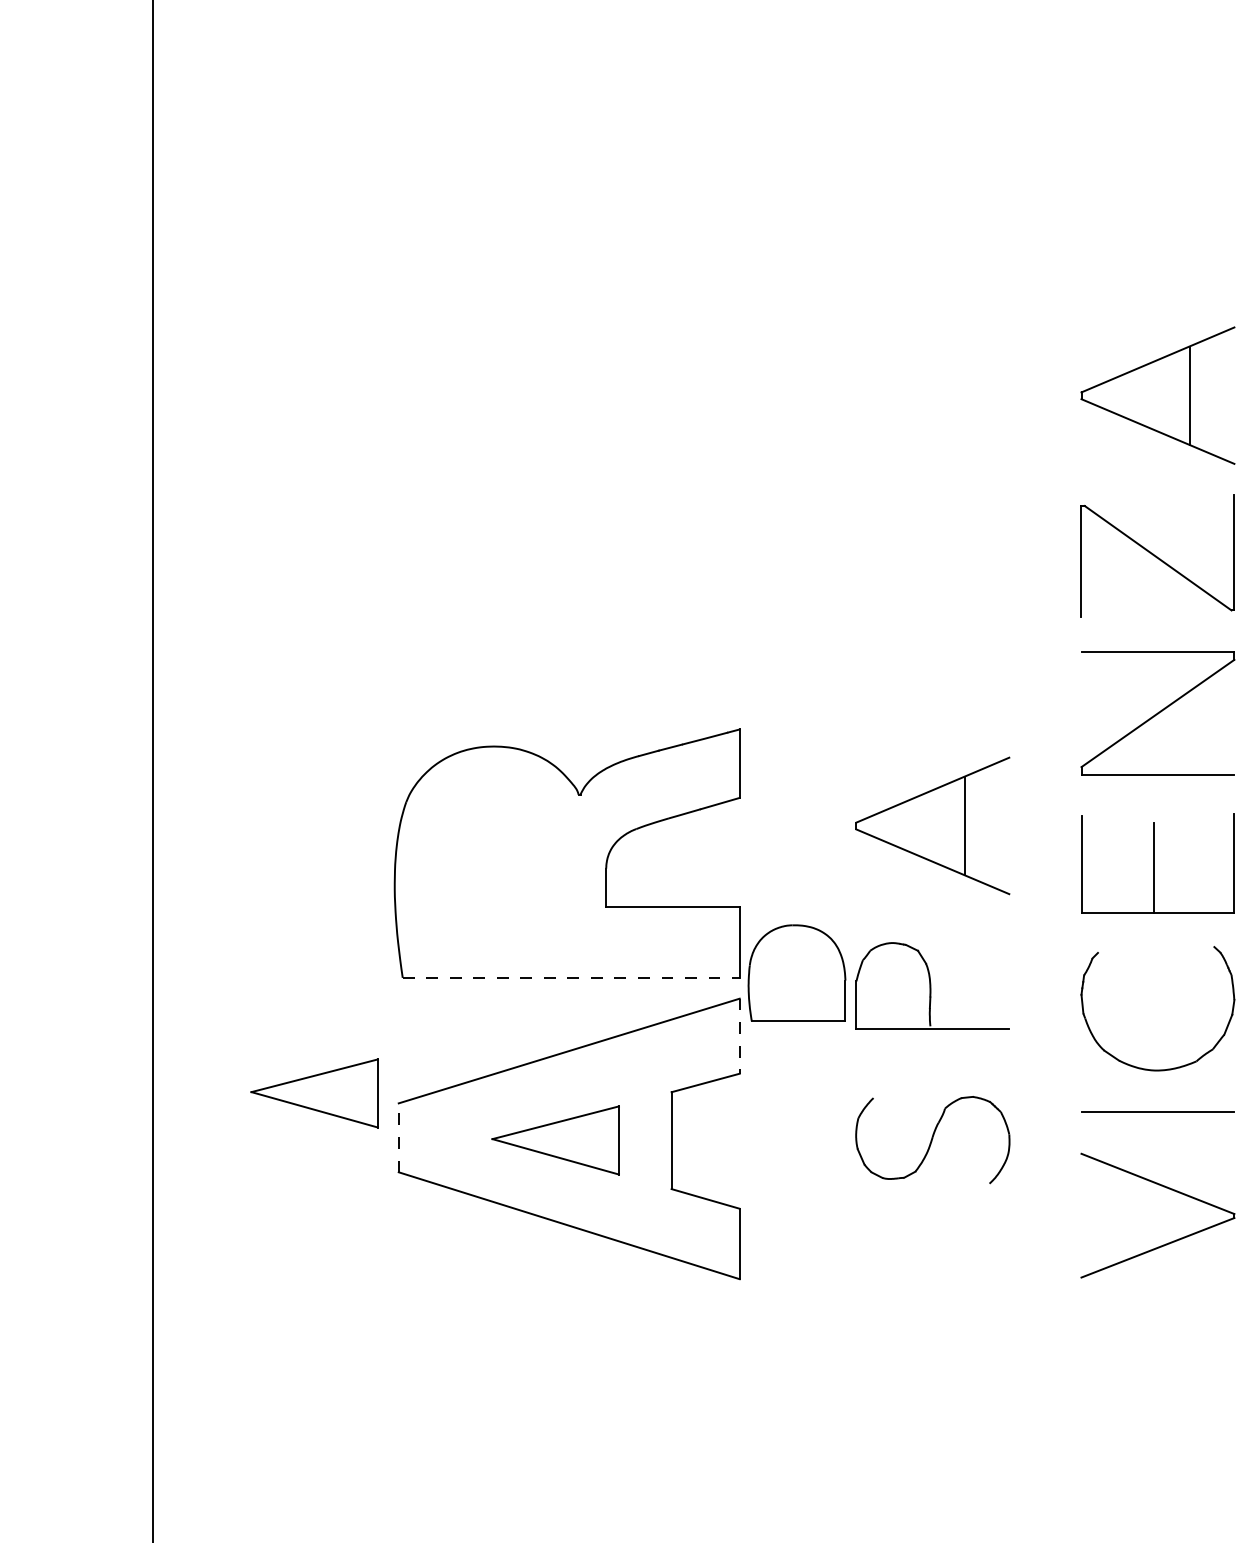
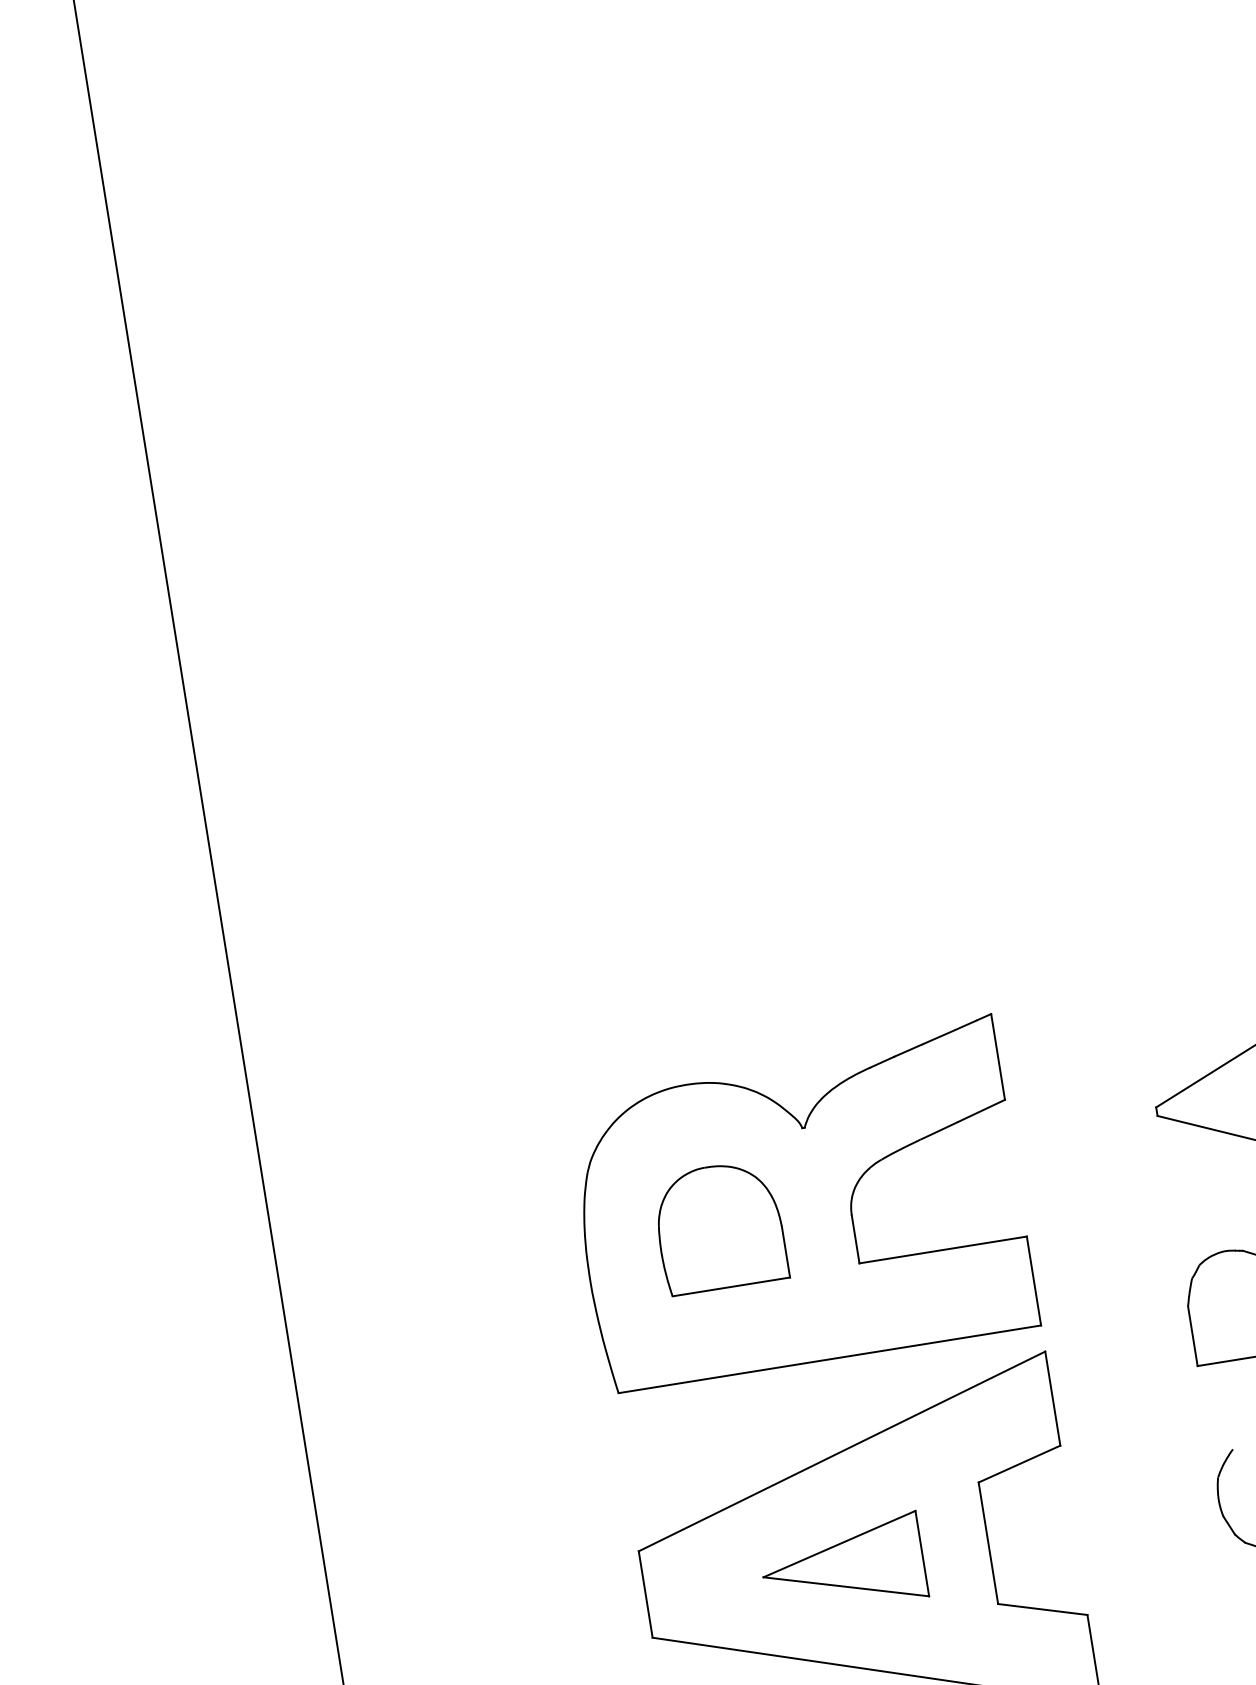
part: (796, 972) -> (718, 1226), moved
line: (571, 977) -> (830, 1358), dashed -> solid
line: (739, 1036) -> (1052, 1399), dashed -> solid
part: (314, 1093) -> (531, 1555), removed
line: (398, 1137) -> (645, 1594), dashed -> solid

